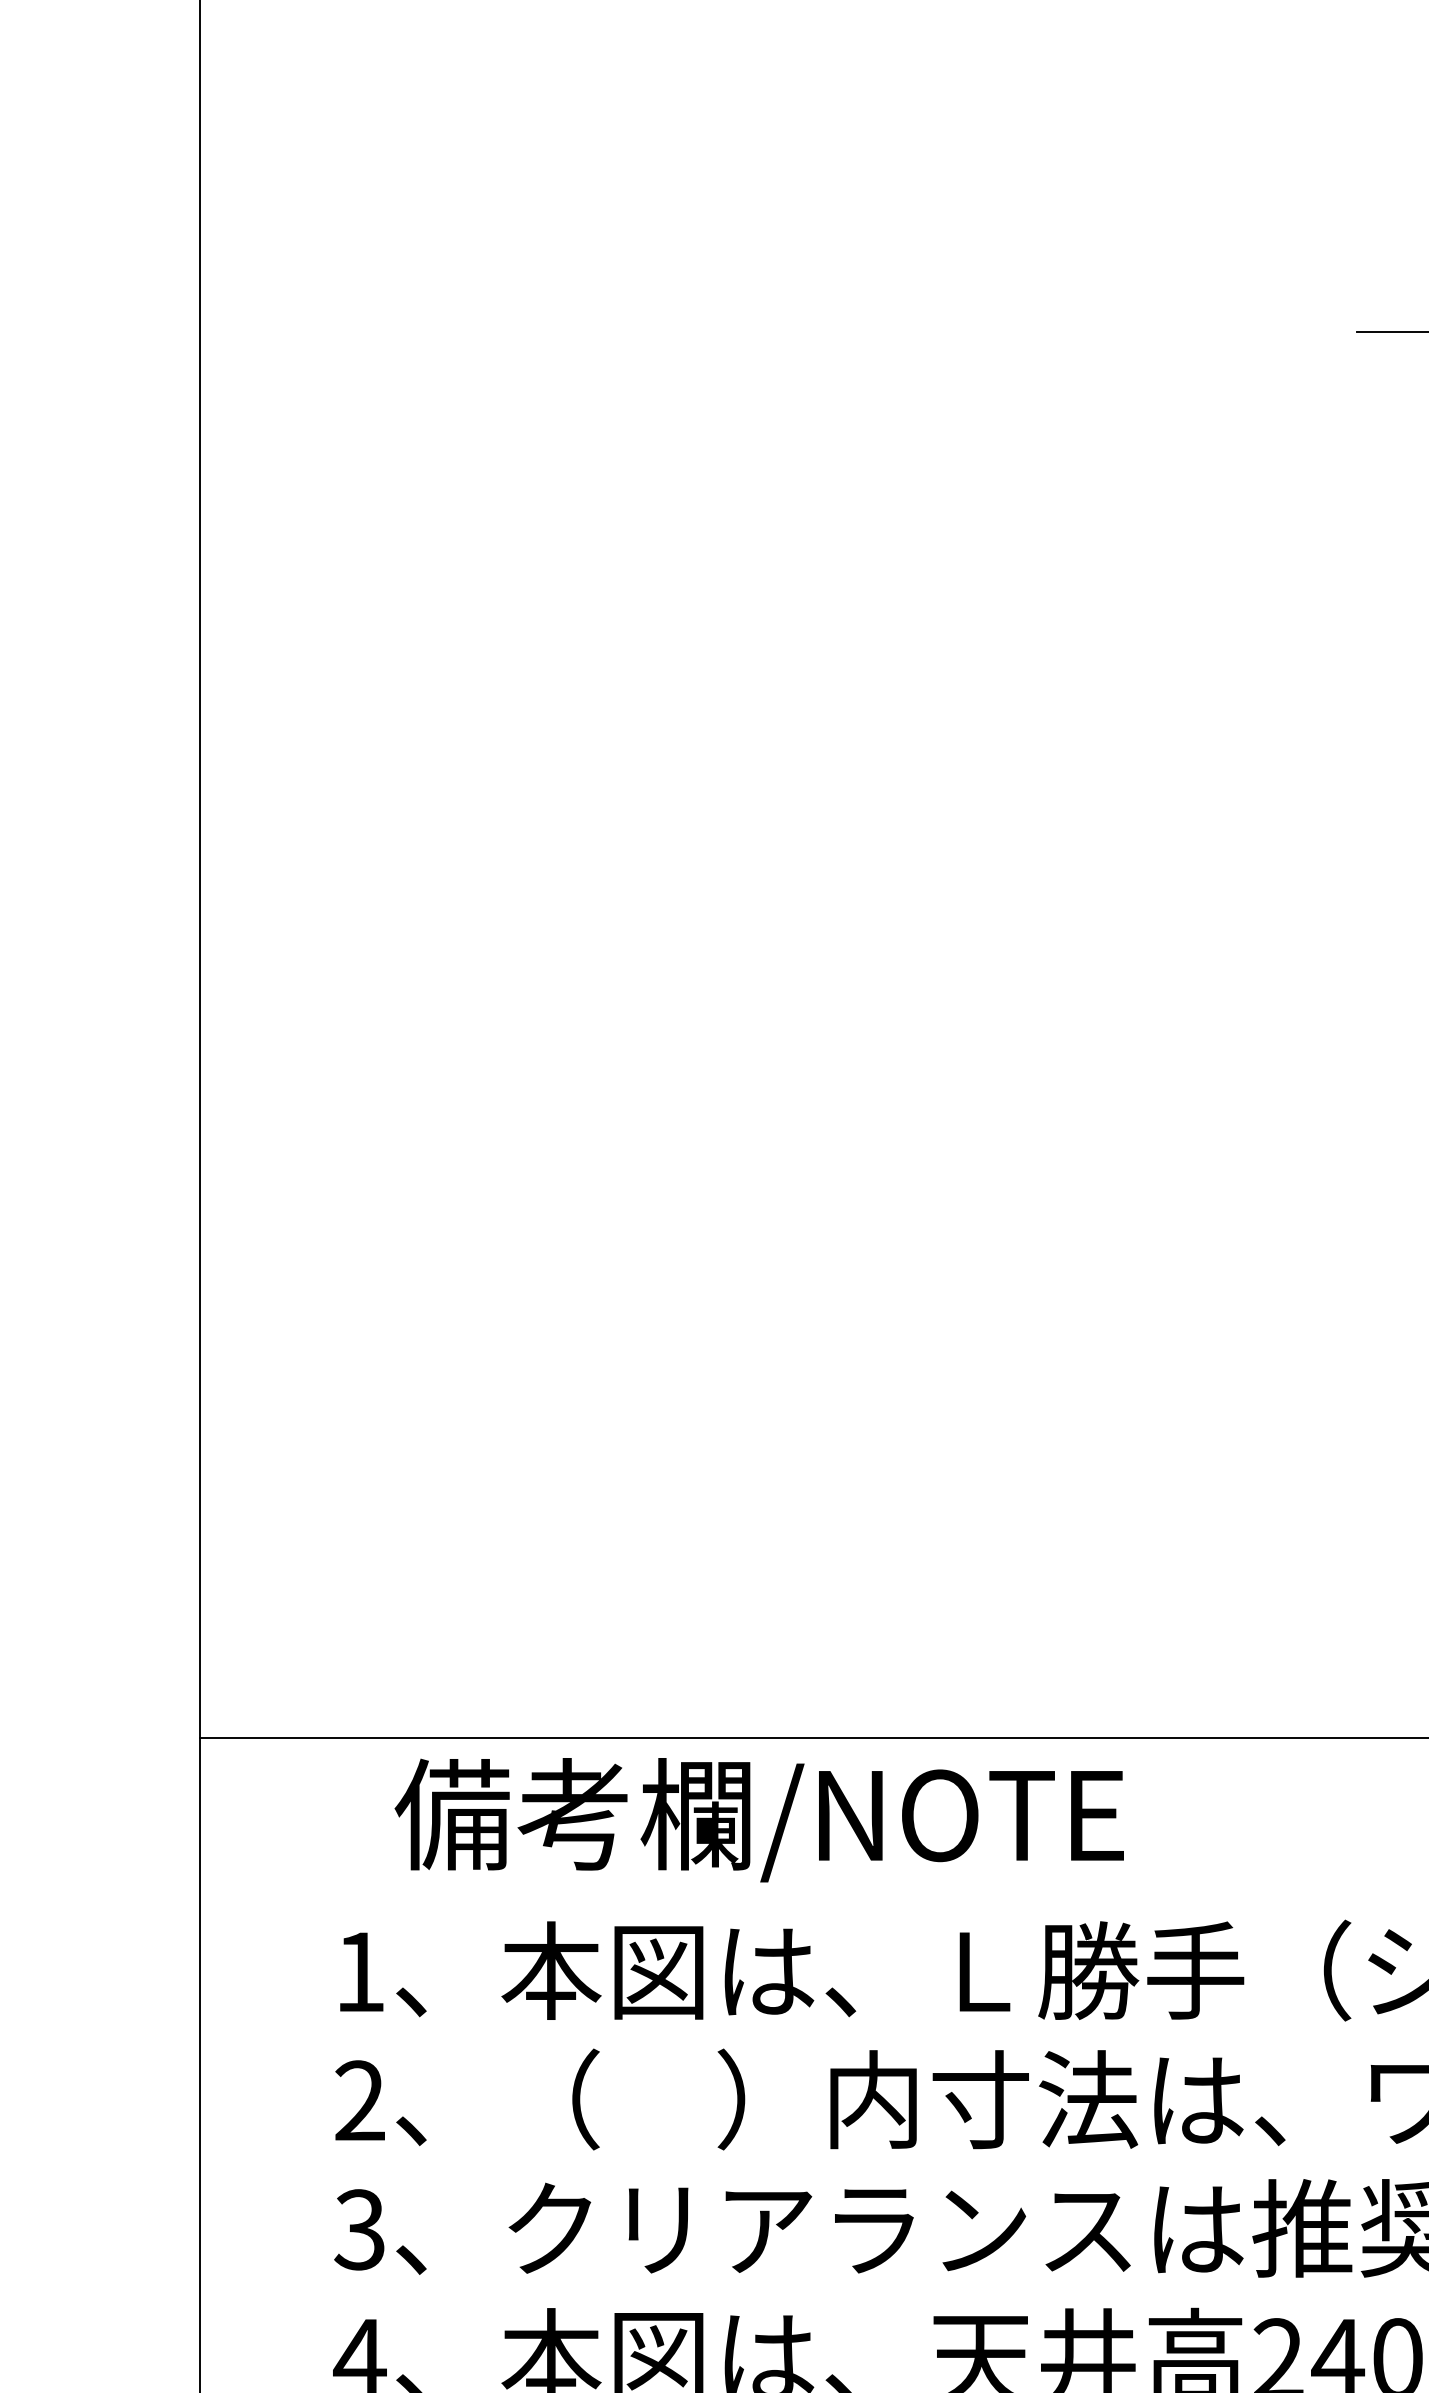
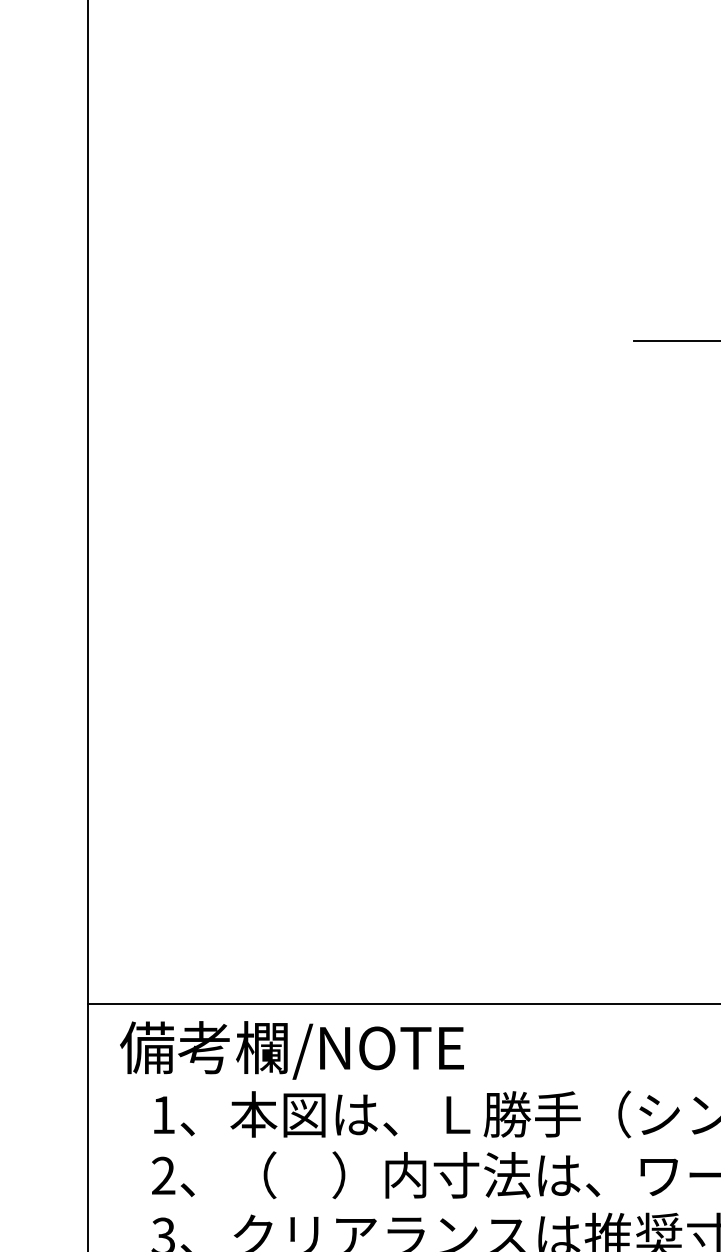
text: (758, 1820) -> (291, 1050), moved

